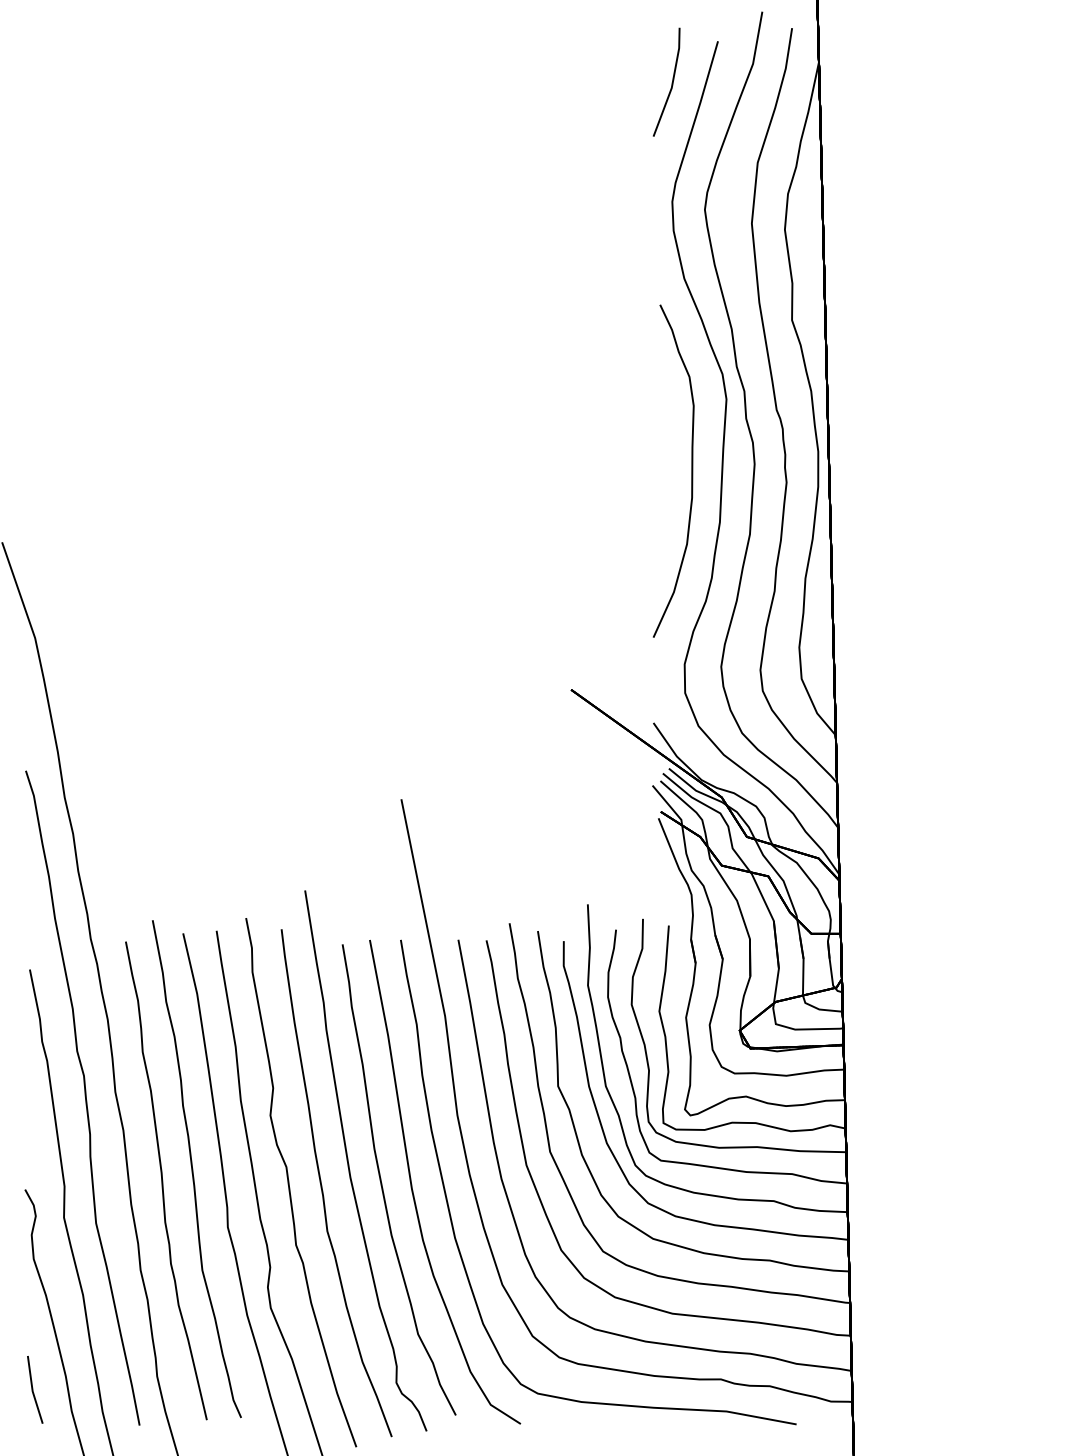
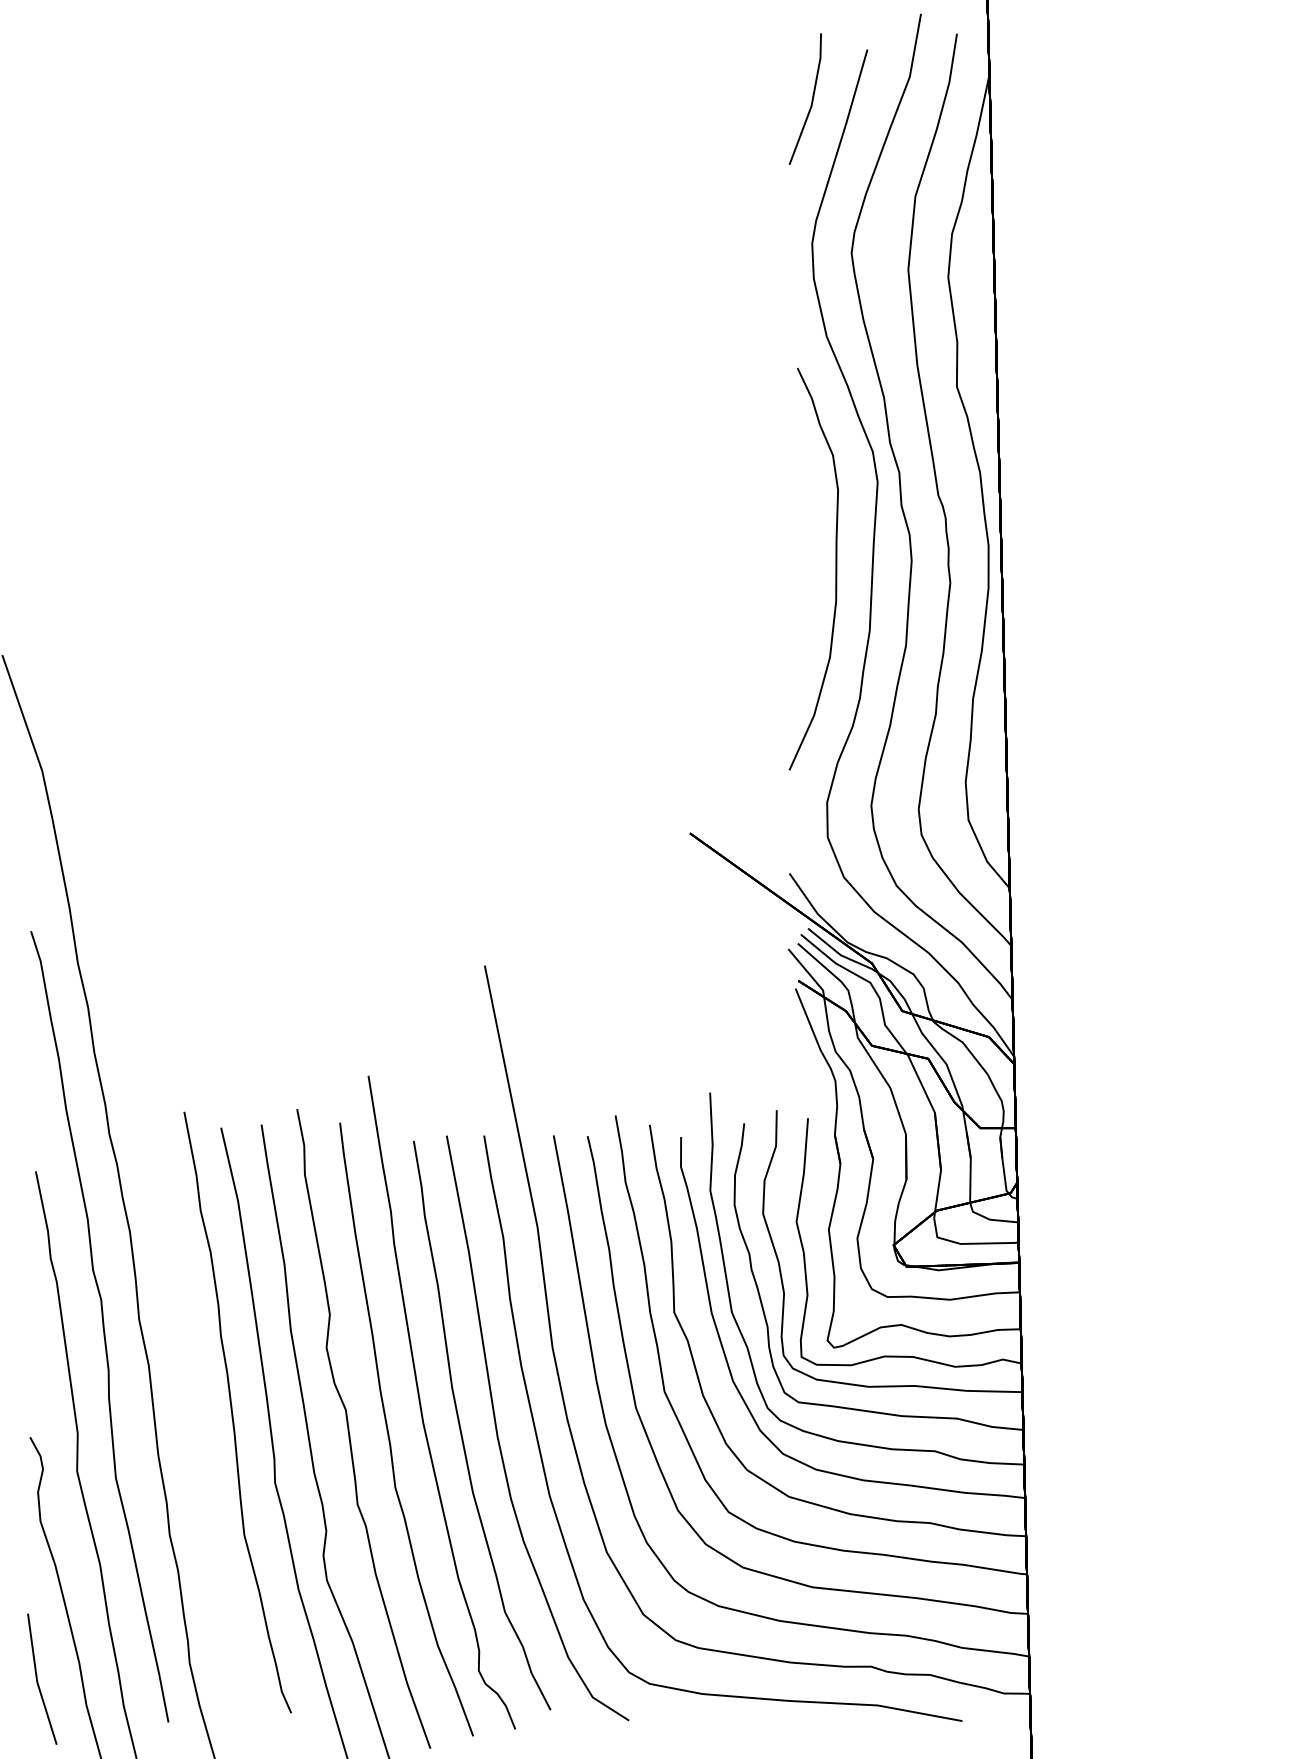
part: (166, 1180) -> (200, 1426), removed
part: (35, 1390) -> (42, 1679), size x1.6

